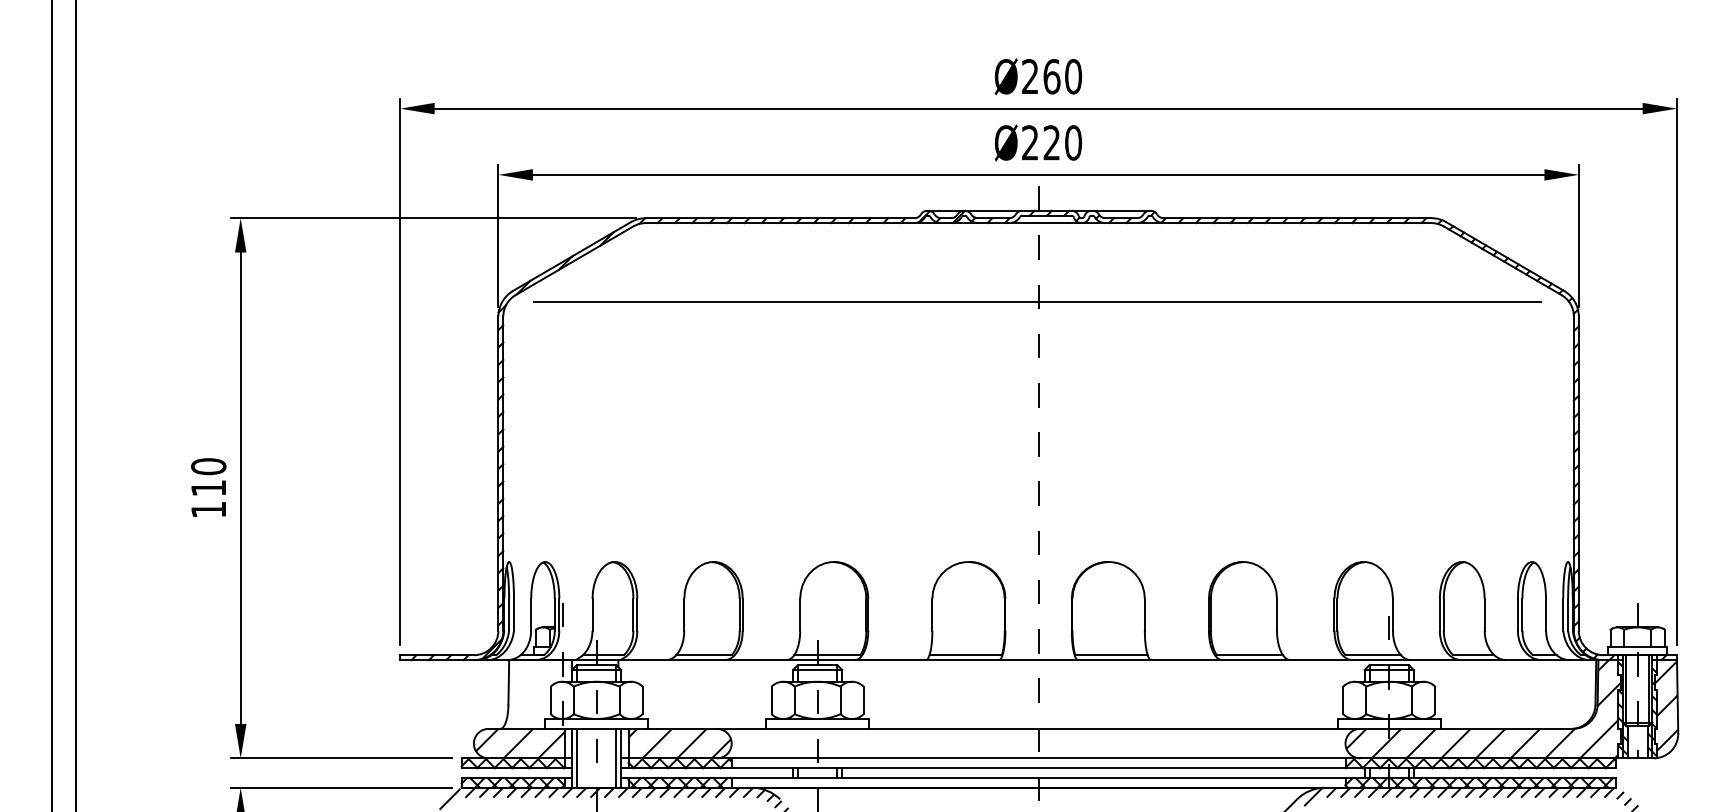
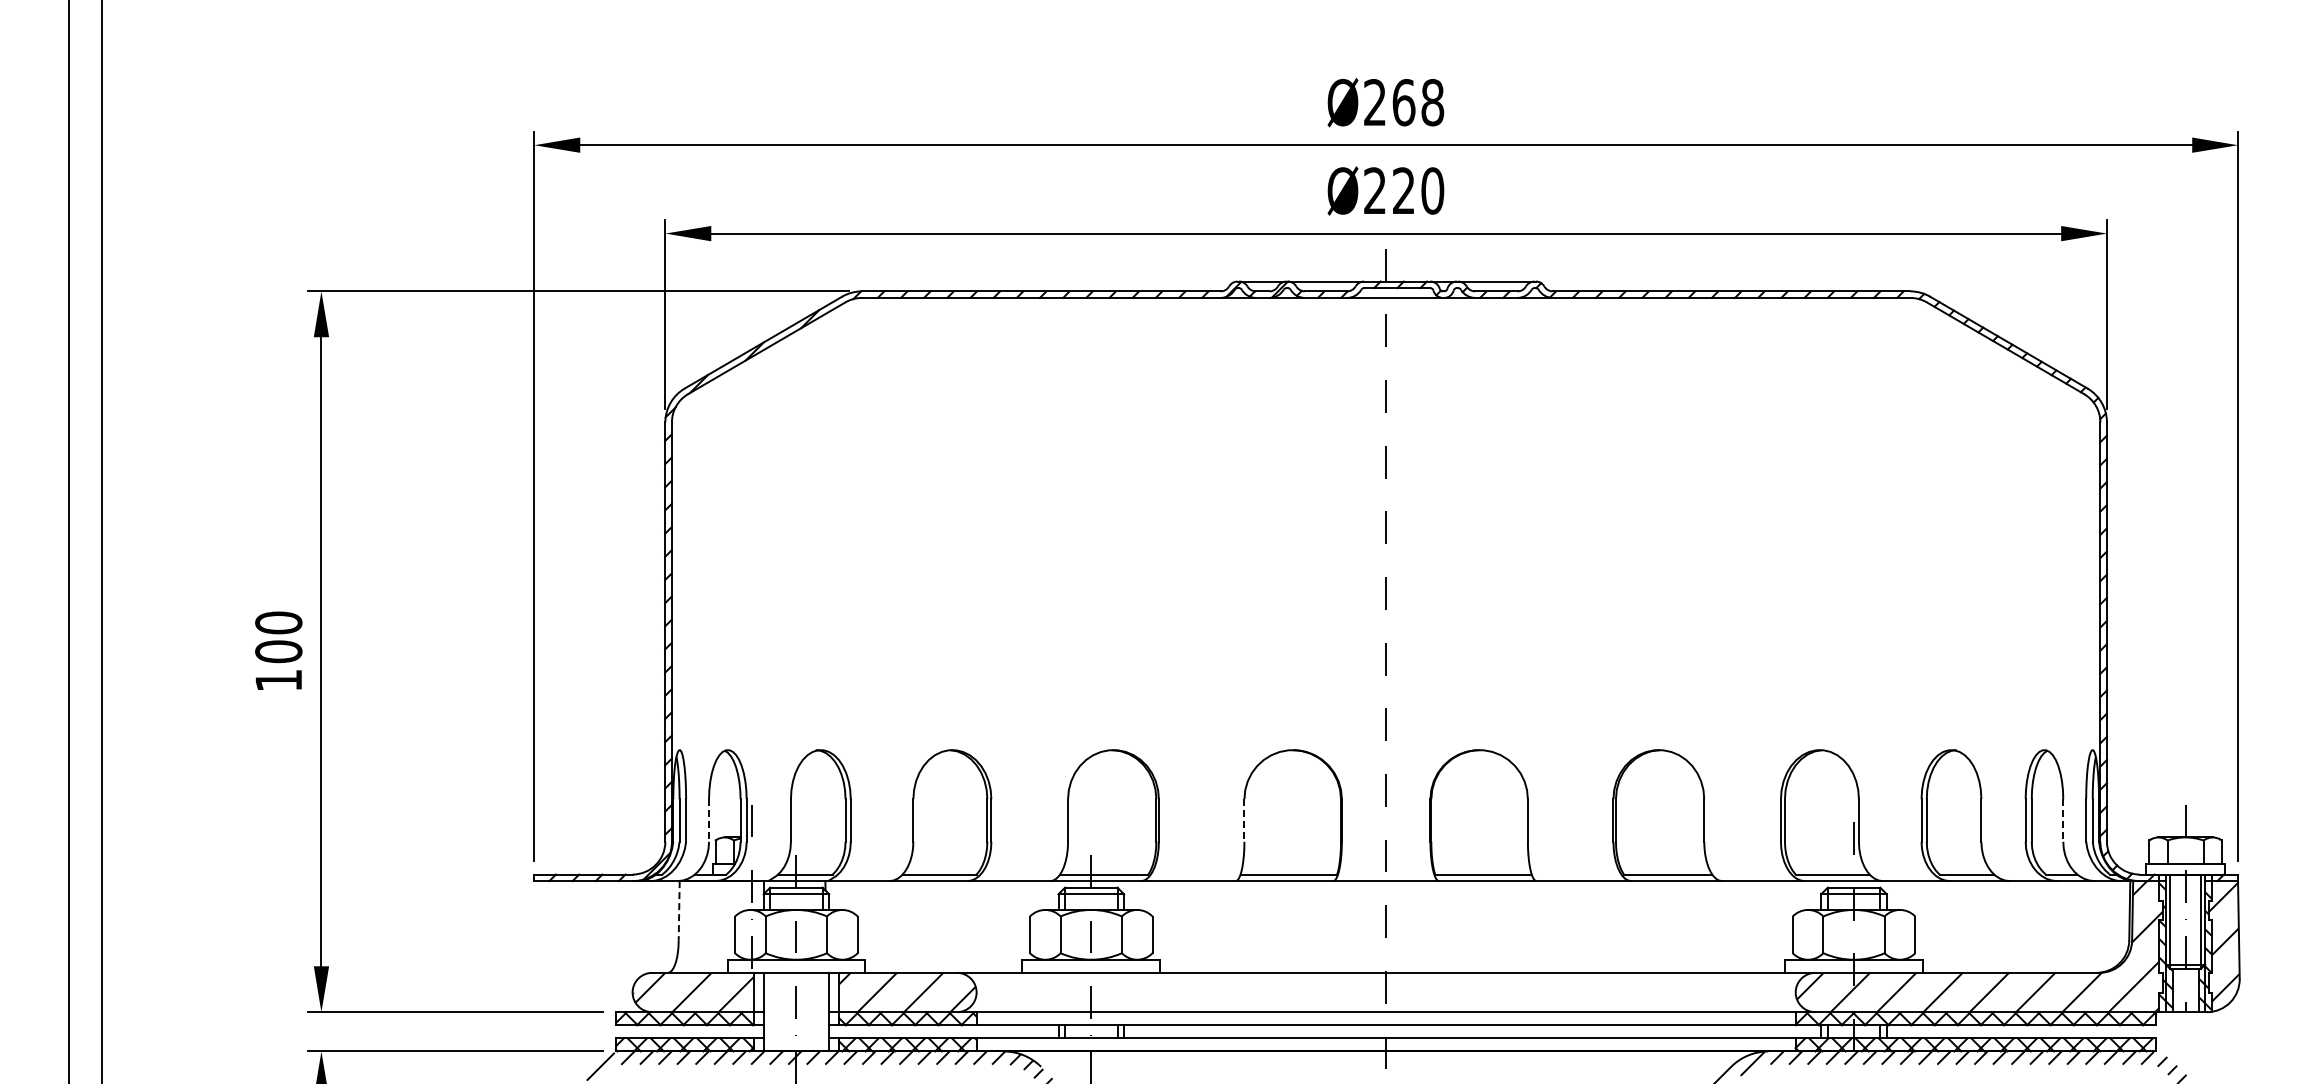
text: (1073, 76) -> (1432, 102), Ø260 -> Ø268
line: (1037, 301) -> (1384, 402), removed
text: (208, 488) -> (278, 651), 110 -> 100
line: (531, 615) -> (709, 821), solid -> dashed
line: (932, 615) -> (1244, 821), solid -> dashed
line: (1546, 615) -> (2063, 821), solid -> dashed
line: (509, 682) -> (679, 910), solid -> dashed
line: (577, 757) -> (770, 1011), removed
line: (616, 757) -> (822, 1011), removed

